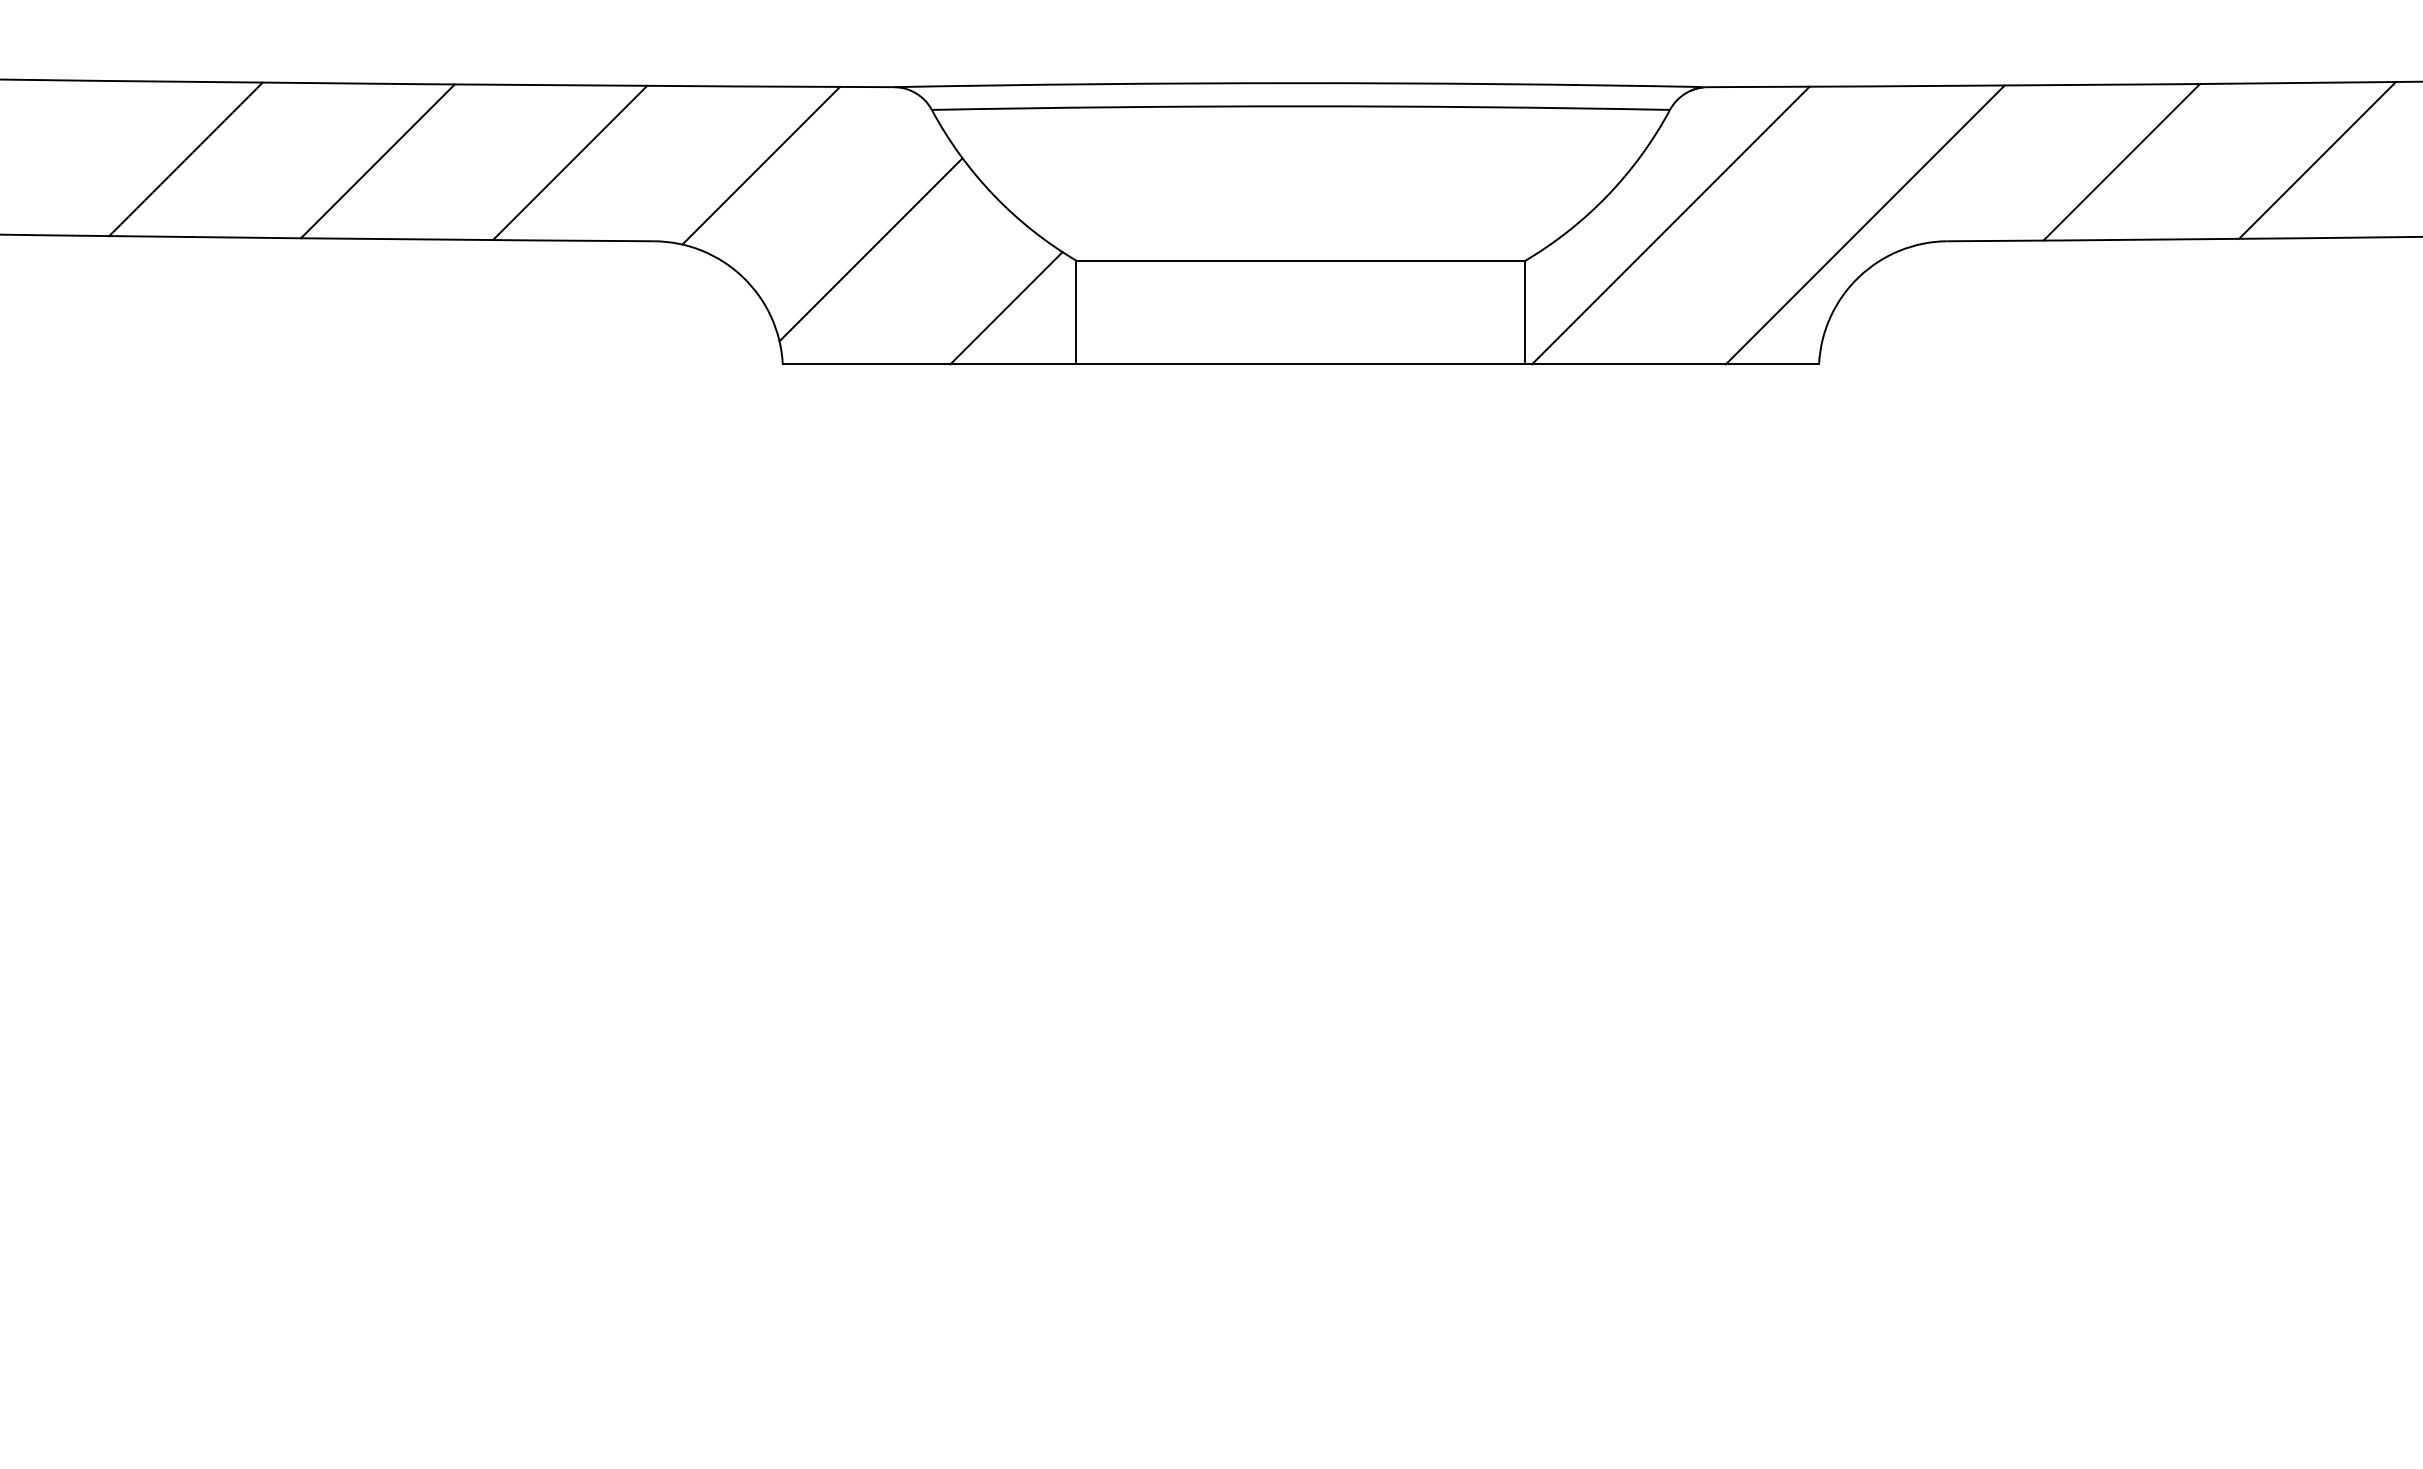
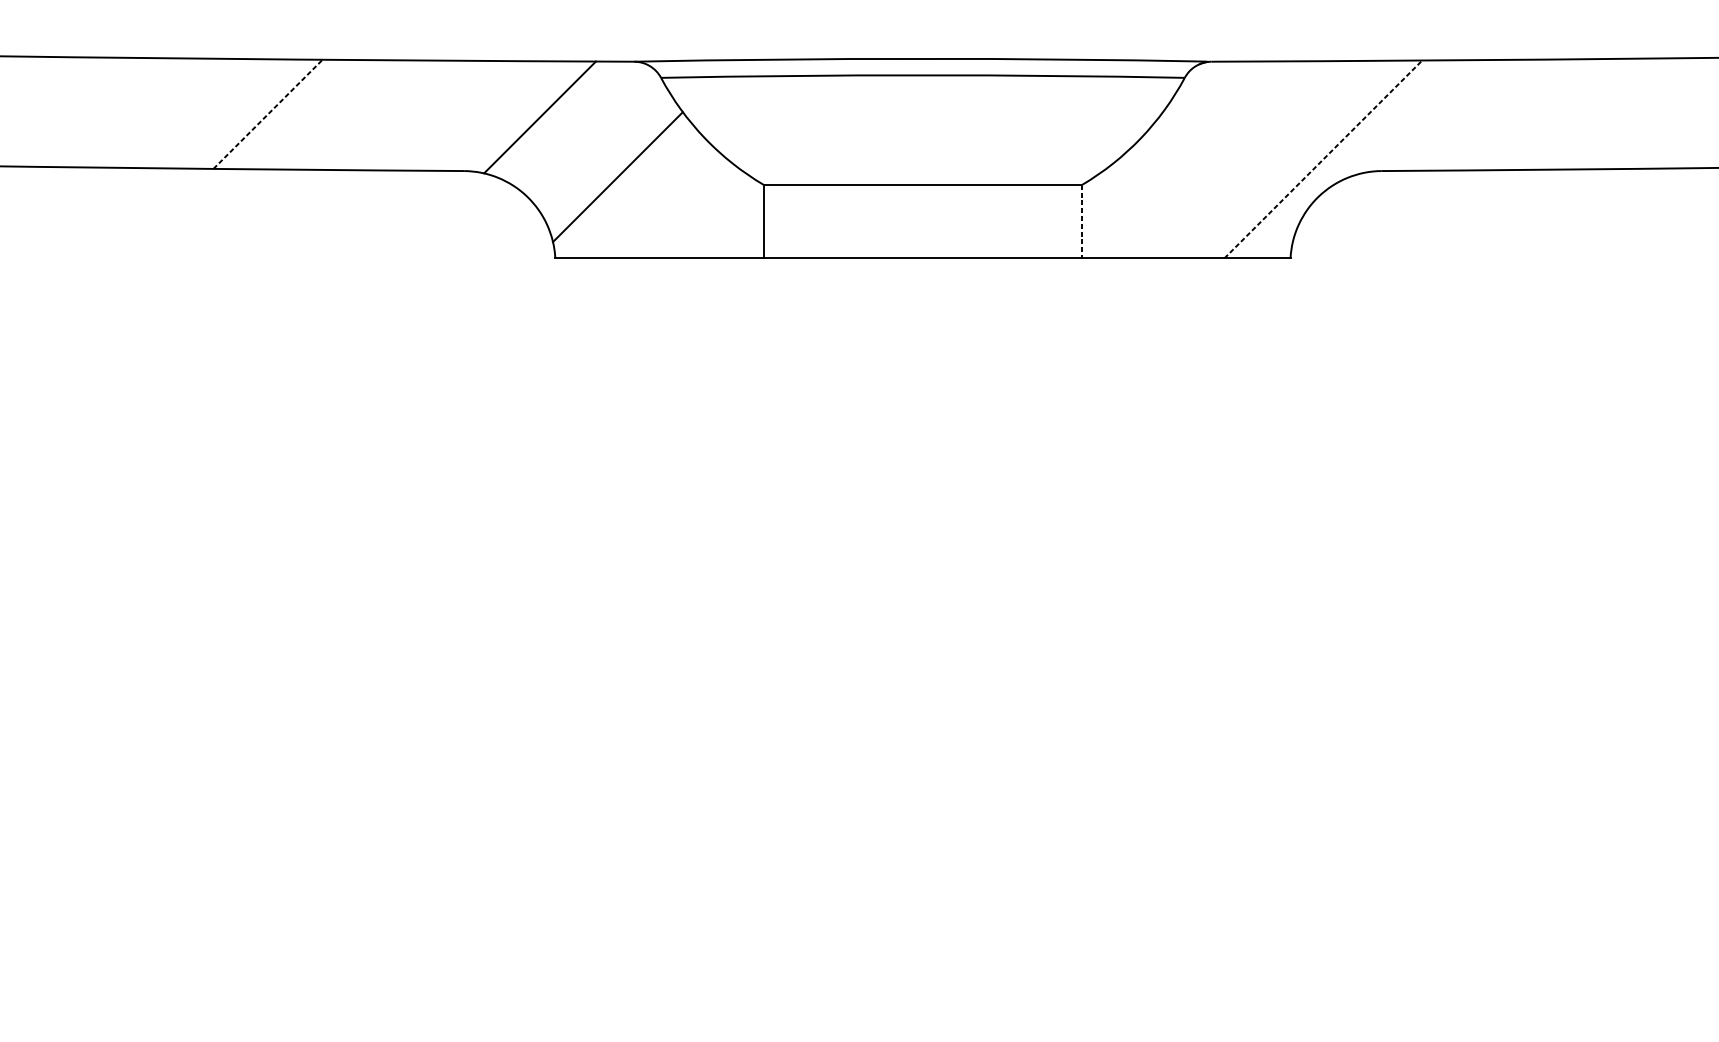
line: (185, 159) -> (131, 113), removed
line: (2317, 160) -> (1644, 113), removed
line: (377, 161) -> (267, 114), solid -> dashed
line: (2121, 161) -> (1505, 114), removed
line: (570, 162) -> (404, 115), removed
line: (1865, 224) -> (1323, 159), solid -> dashed
line: (1670, 225) -> (1185, 159), removed
line: (1006, 308) -> (714, 218), removed
line: (1525, 312) -> (1082, 221), solid -> dashed

